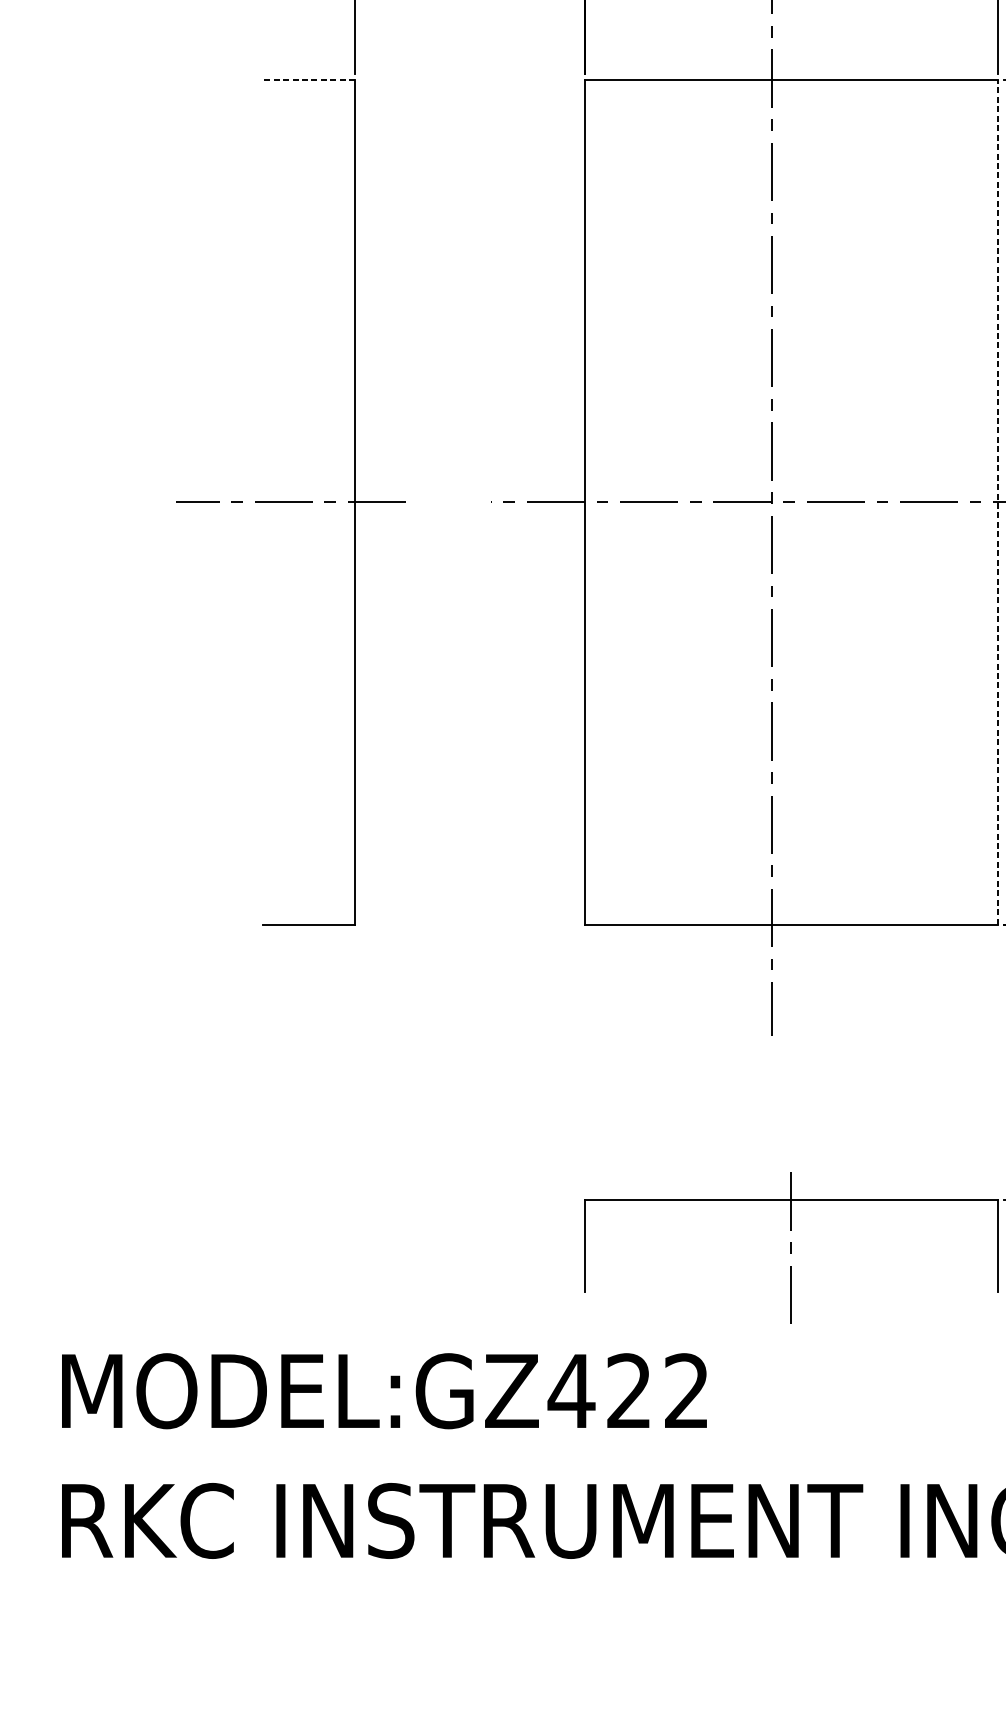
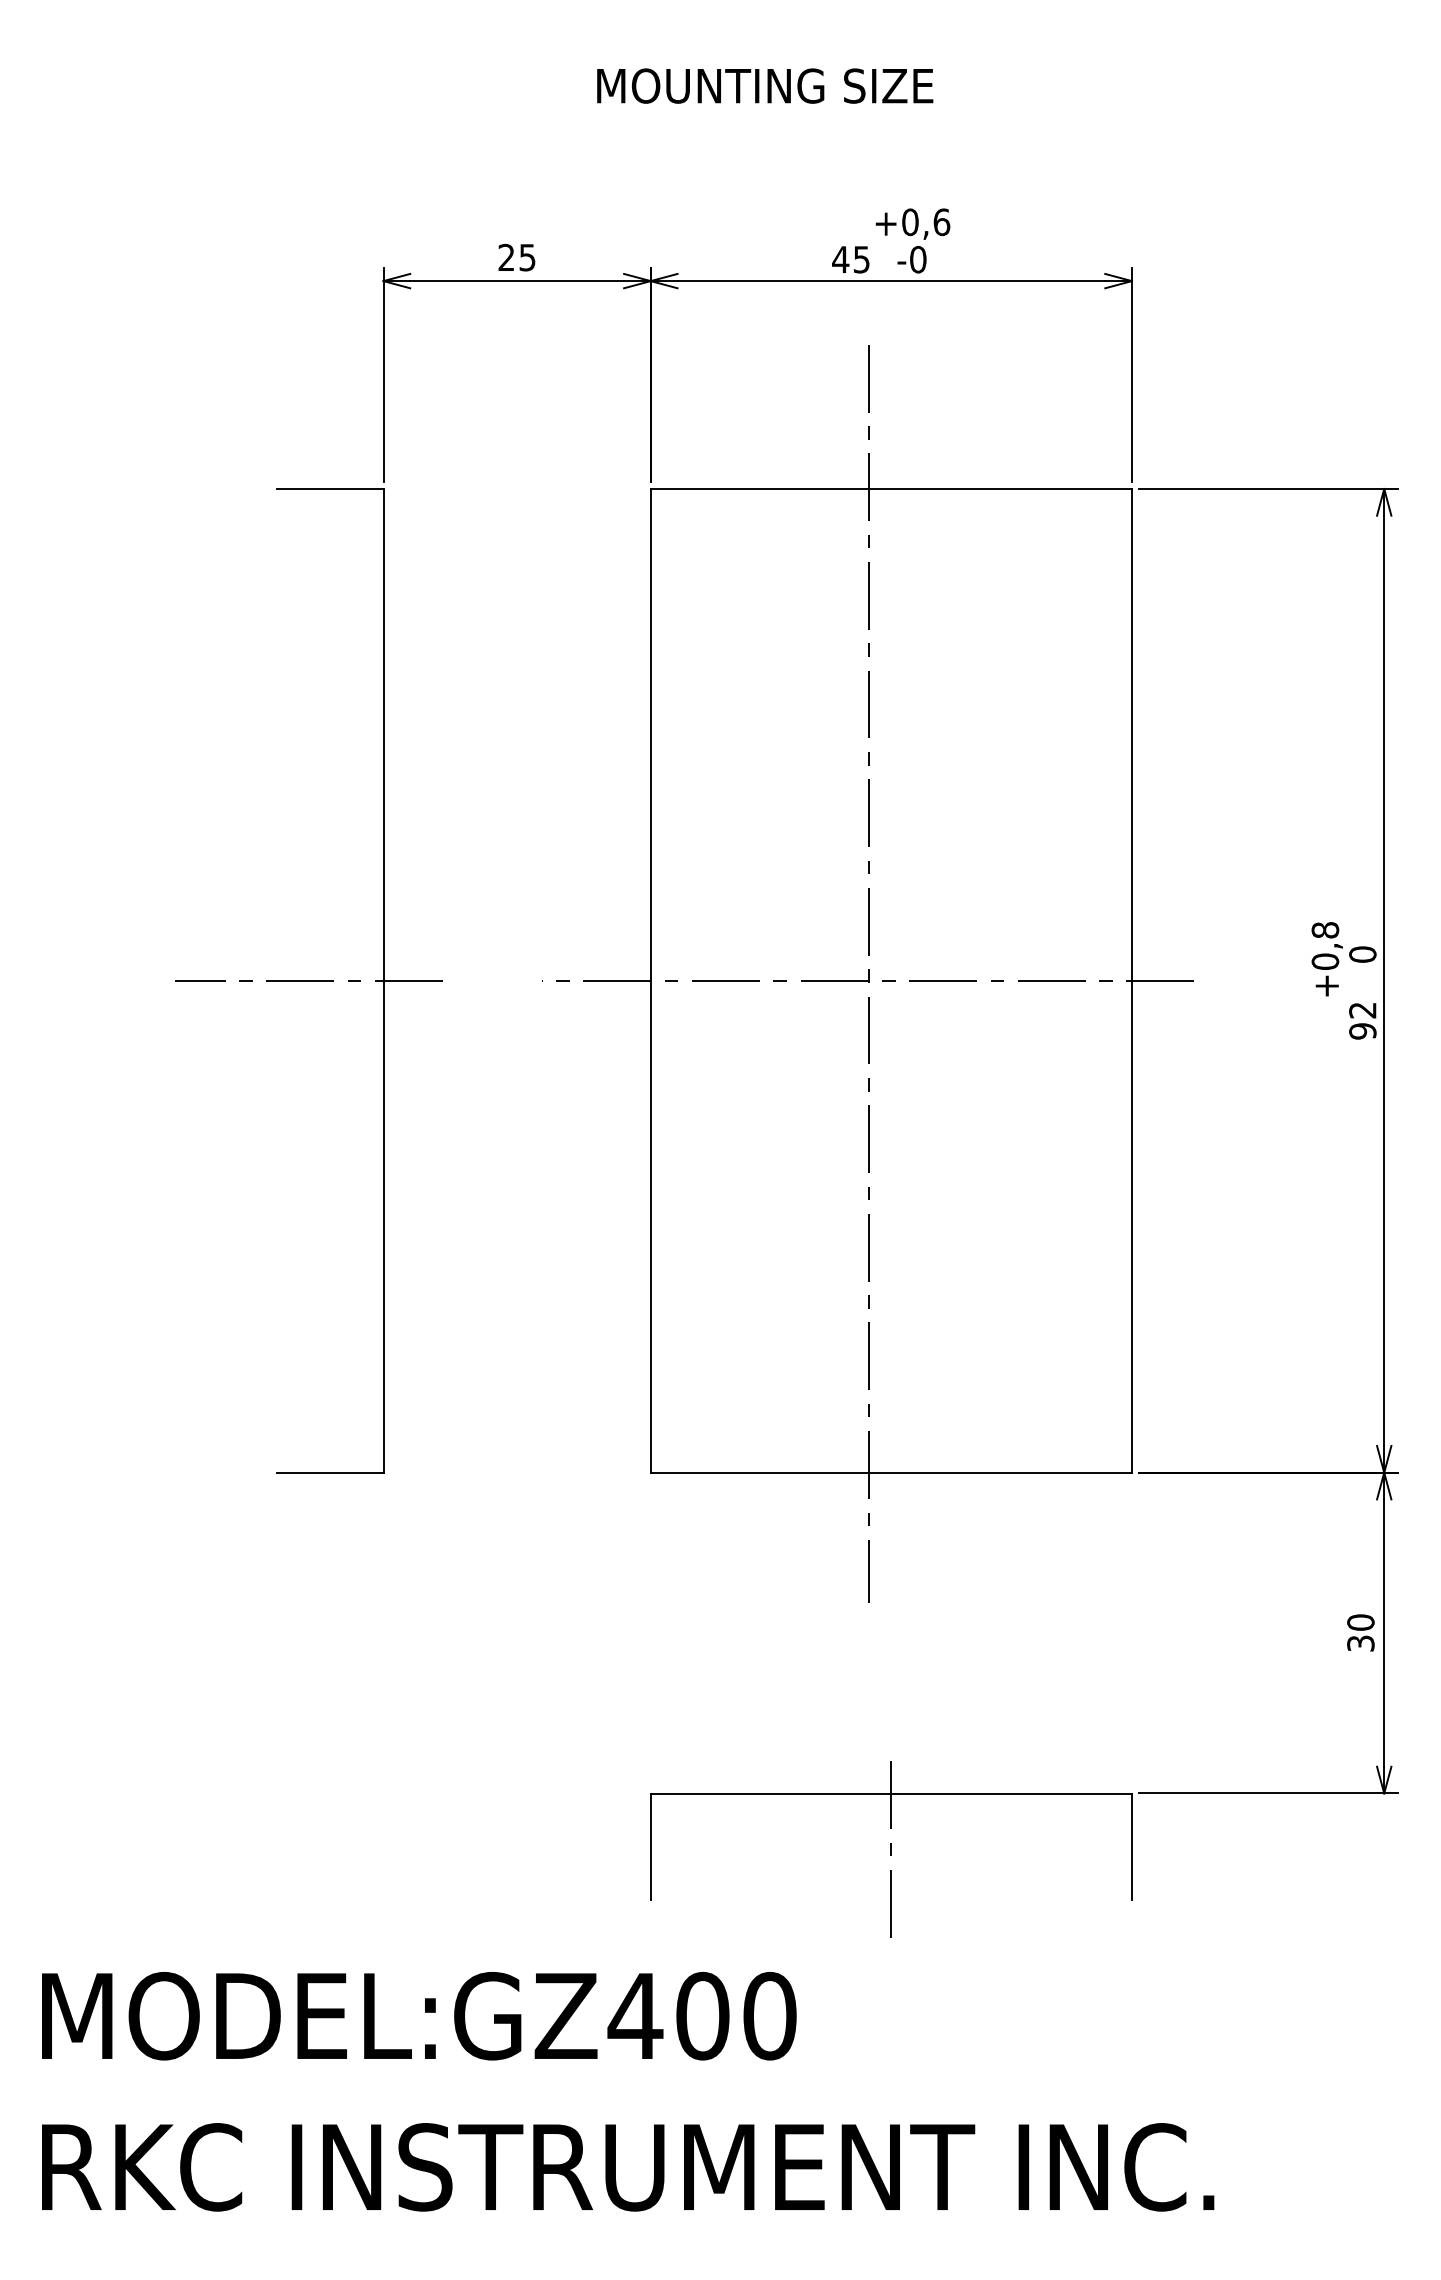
line: (308, 80) -> (329, 489), dashed -> solid
line: (998, 501) -> (1132, 980), dashed -> solid
text: (658, 1390) -> (736, 2015), MODEL:GZ422 -> MODEL:GZ400

